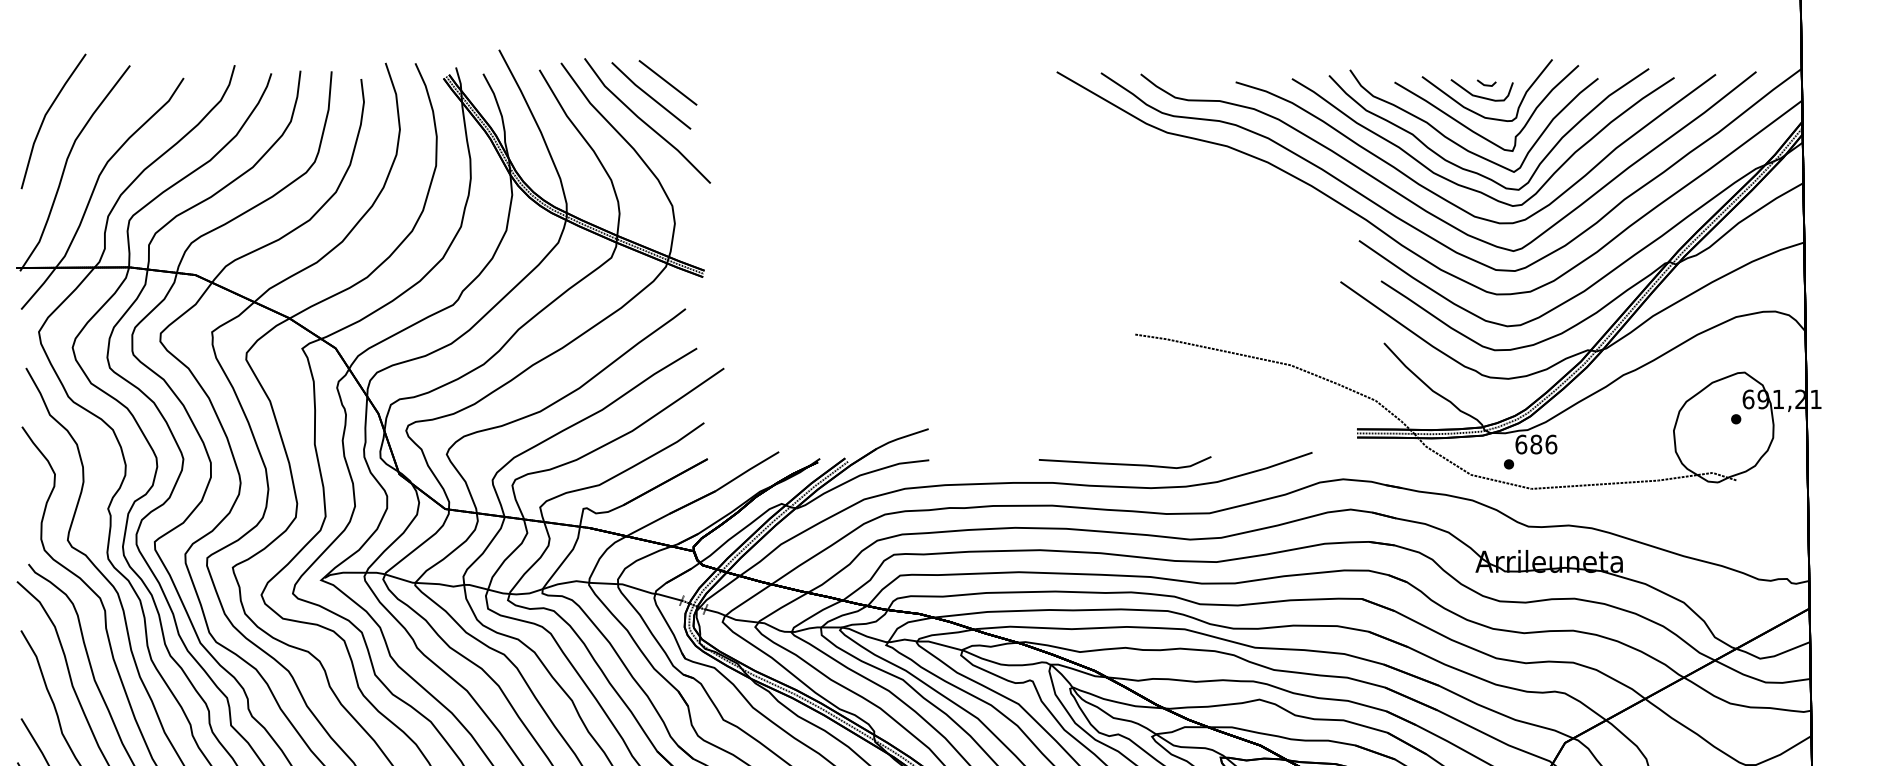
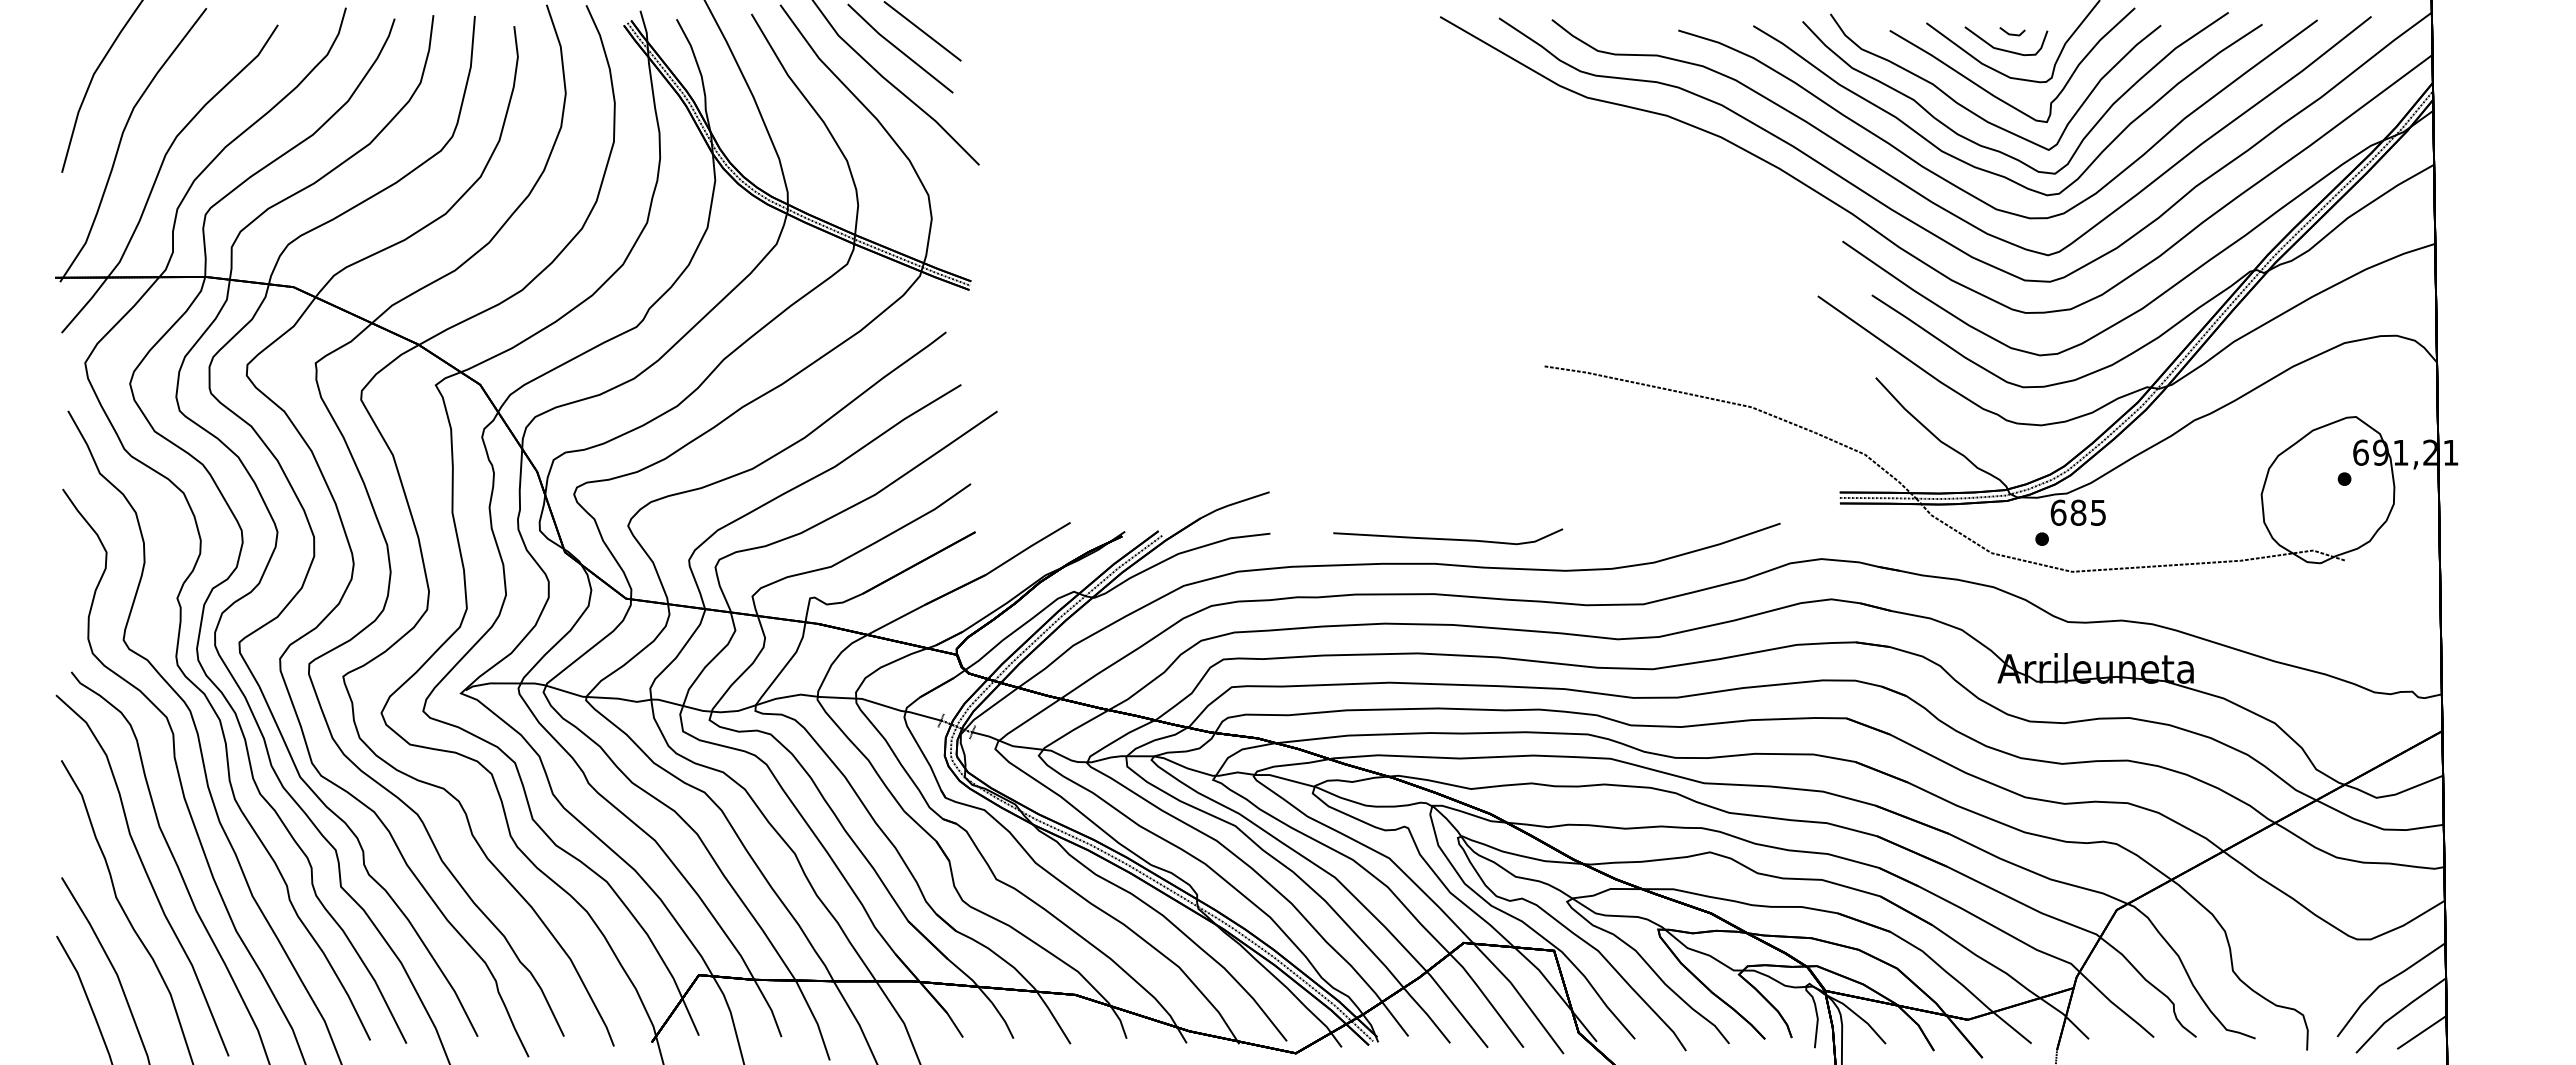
text: (1551, 444) -> (2098, 512), 686 -> 685
curve: (1125, 463) -> (1448, 538), moved

